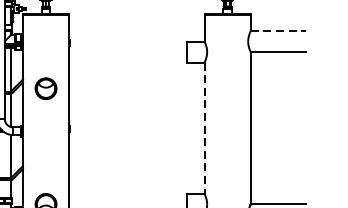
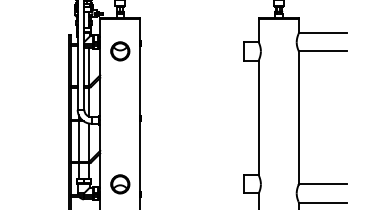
line: (277, 31) -> (322, 33), dashed -> solid
part: (46, 88) -> (120, 51), moved
line: (204, 128) -> (258, 118), dashed -> solid

